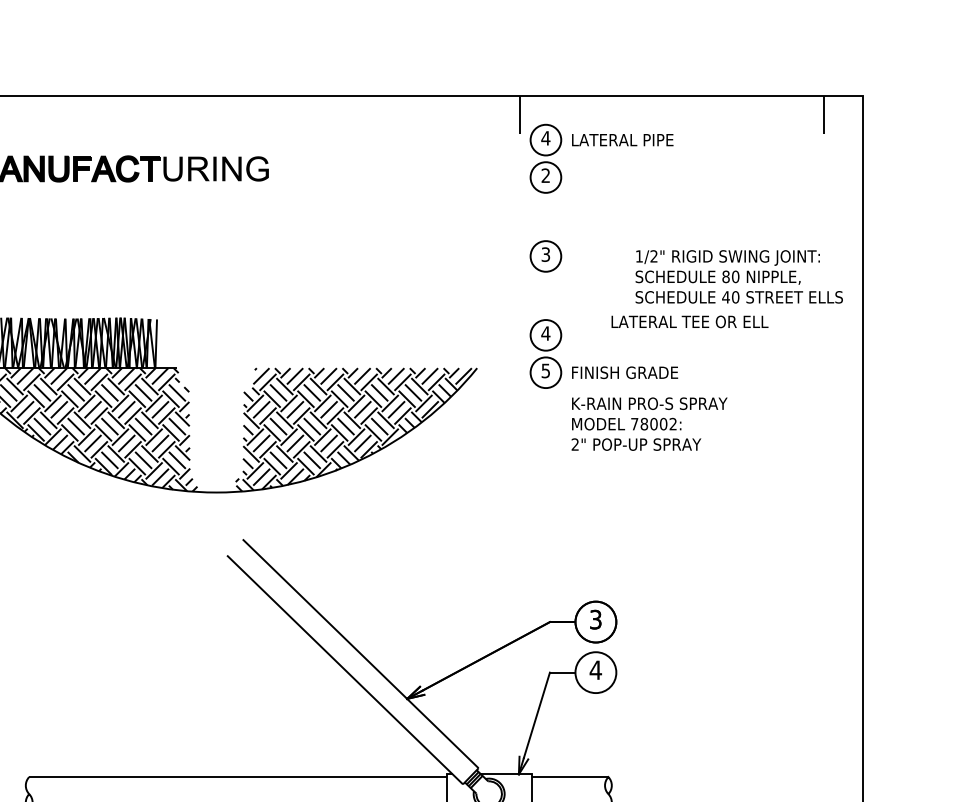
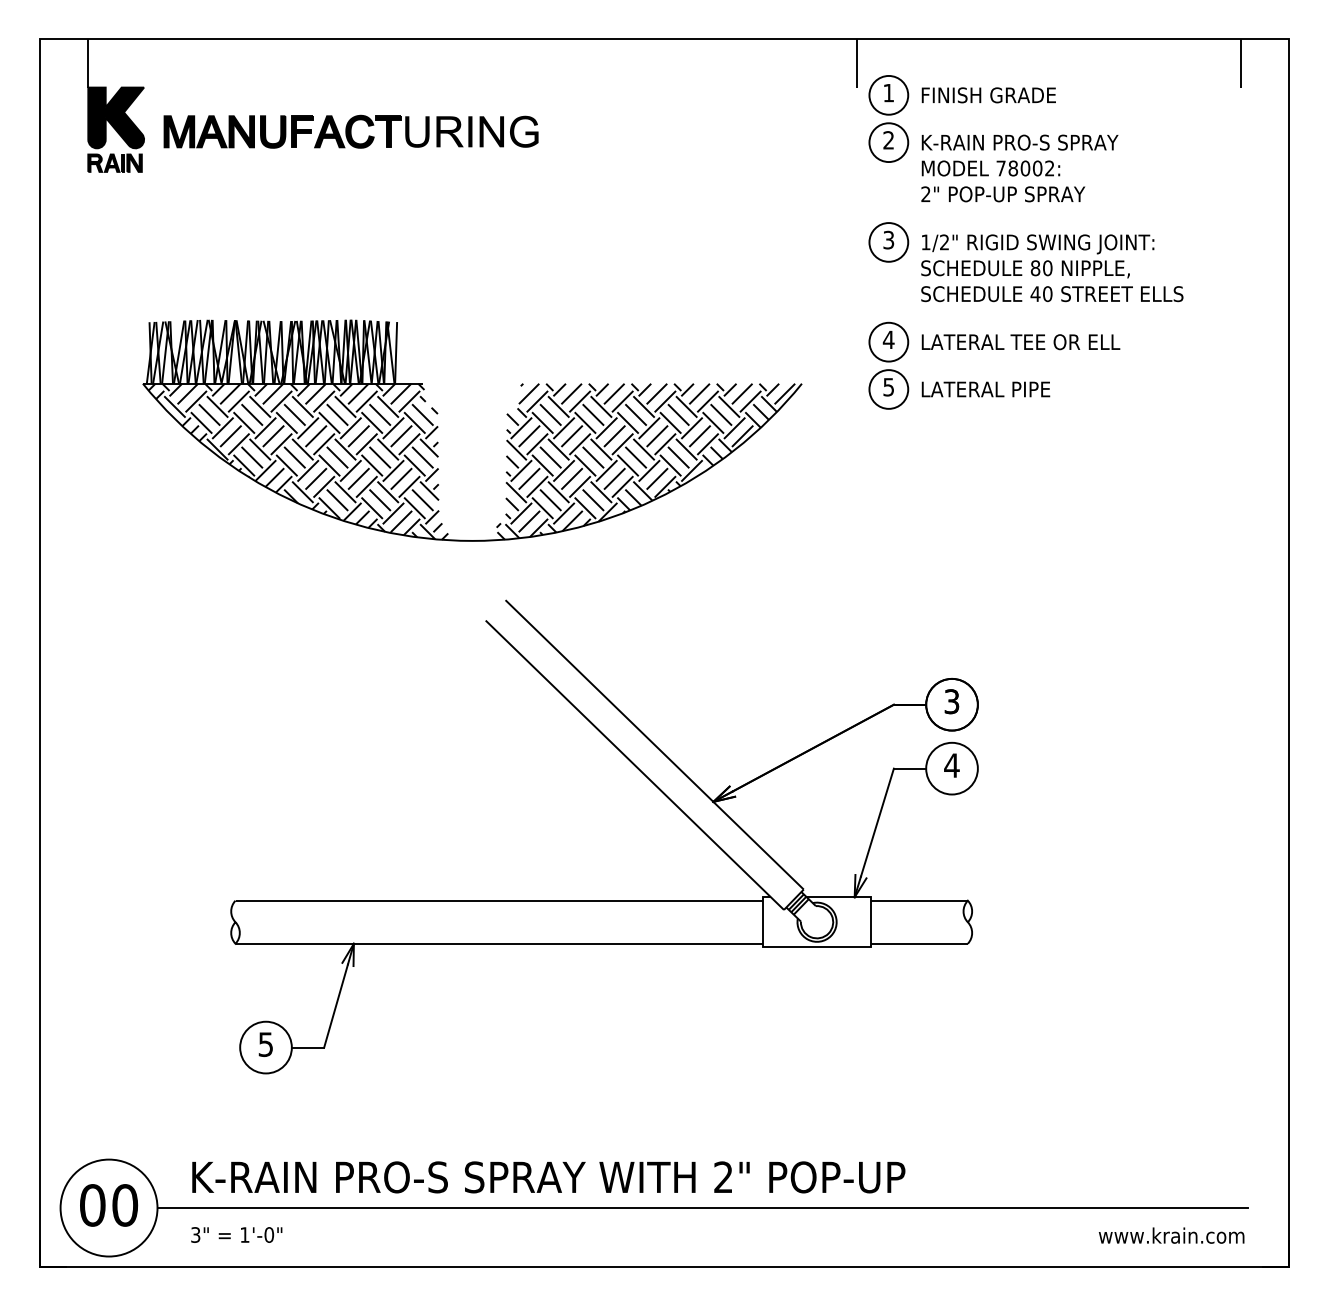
text: (545, 138) -> (888, 93), 4 -> 1
text: (625, 140) -> (989, 95), LATERAL PIPE -> FINISH GRADE
text: (739, 277) -> (1052, 268), moved
text: (689, 322) -> (1020, 342), moved
text: (625, 372) -> (989, 389), FINISH GRADE -> LATERAL PIPE
text: (649, 424) -> (1019, 168), moved

